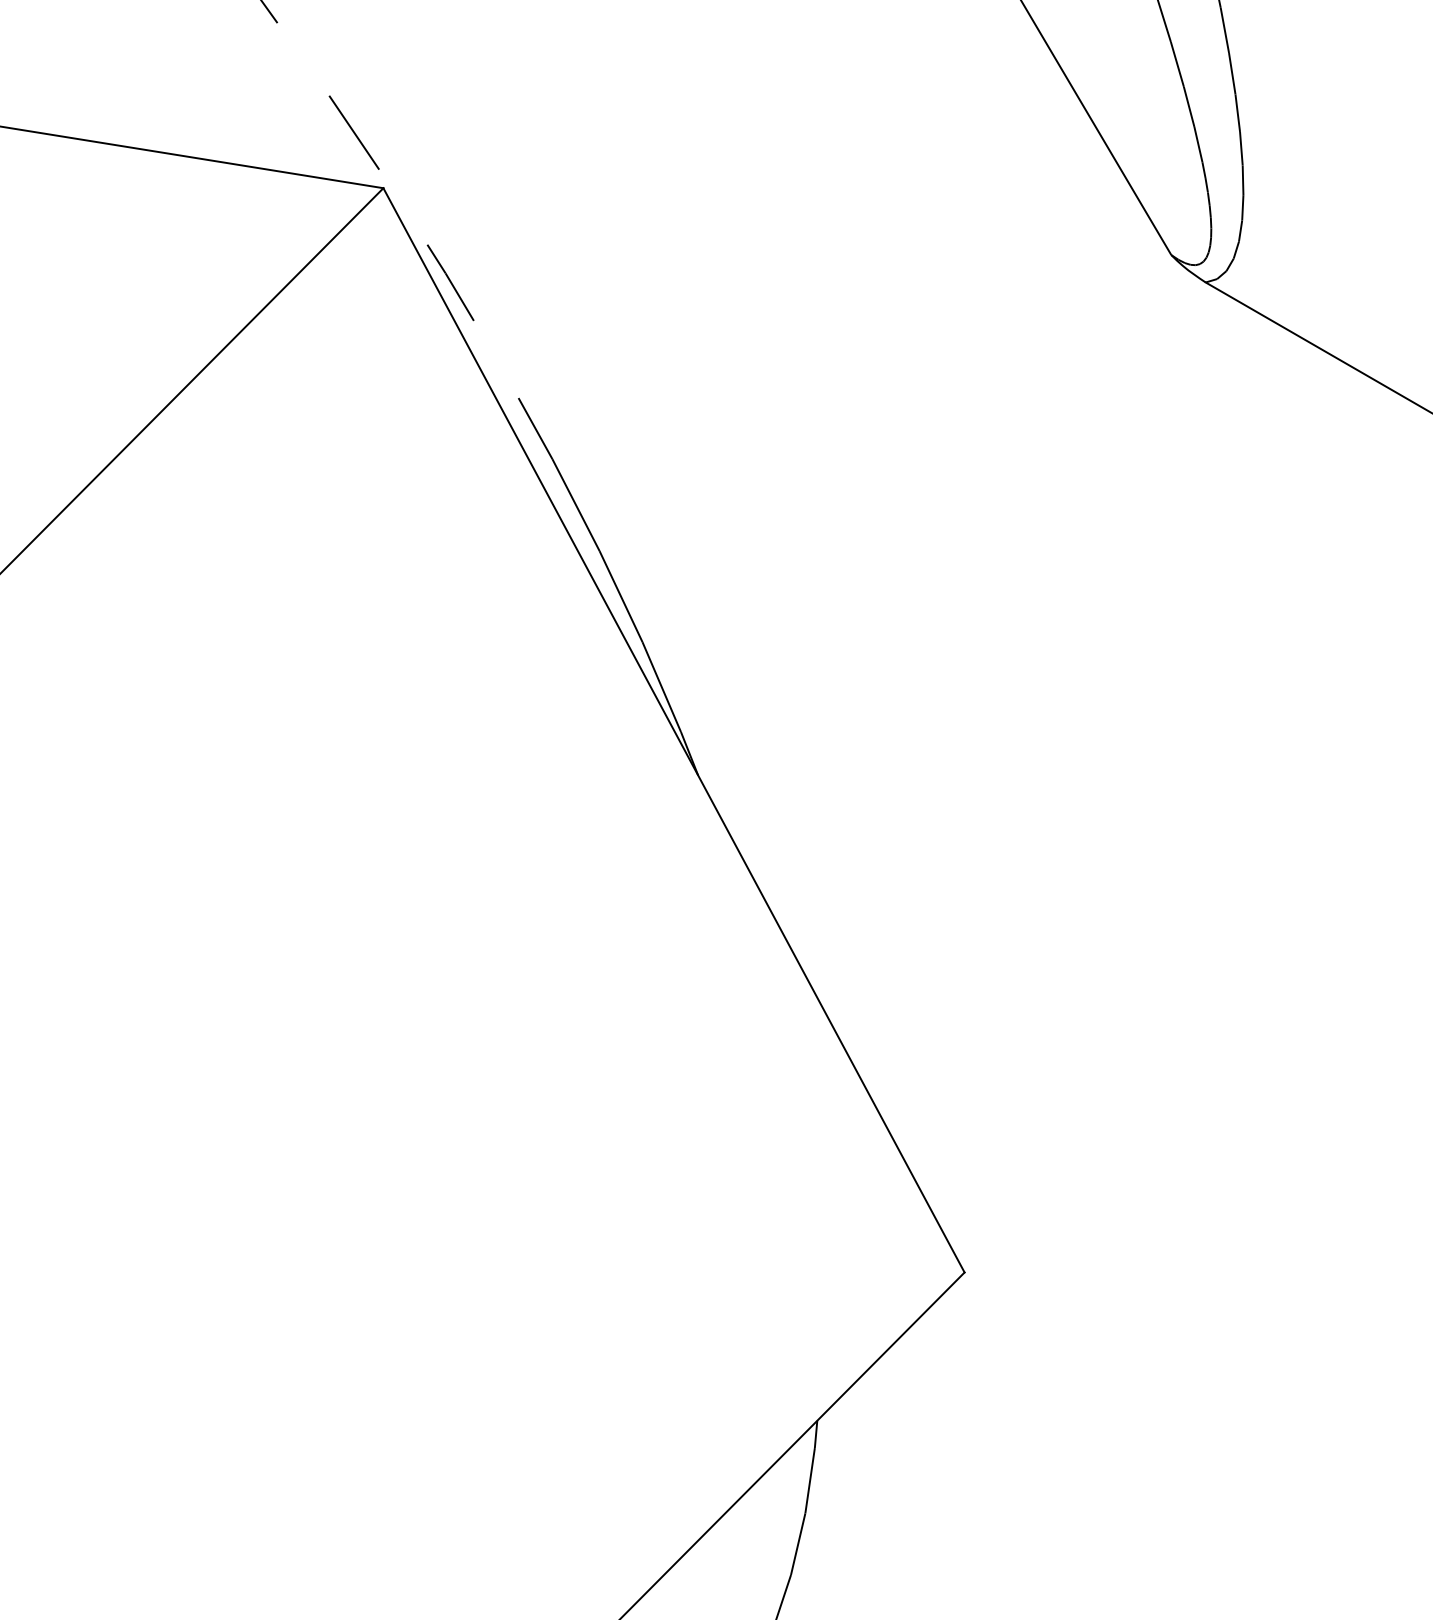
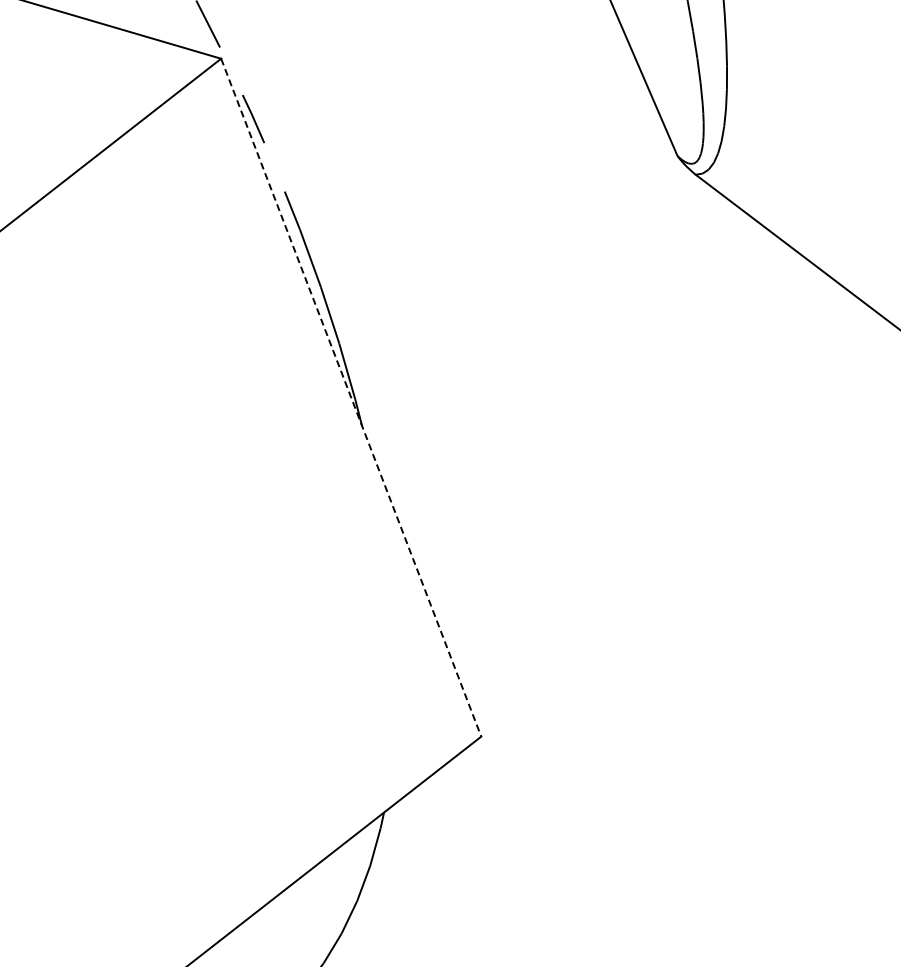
line: (674, 731) -> (351, 398), solid -> dashed

